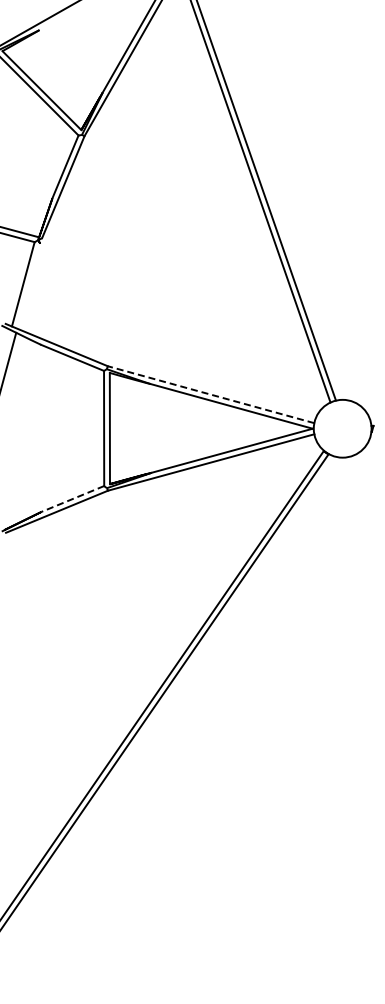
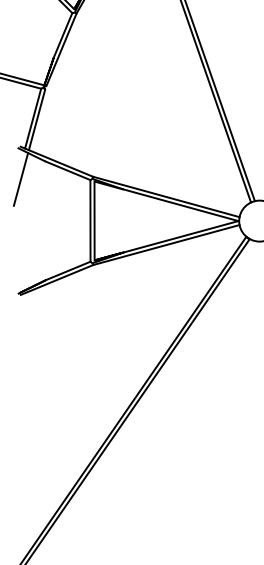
line: (28, 285) -> (36, 119), added
line: (210, 394) -> (165, 196), dashed -> solid
line: (72, 498) -> (68, 270), dashed -> solid

